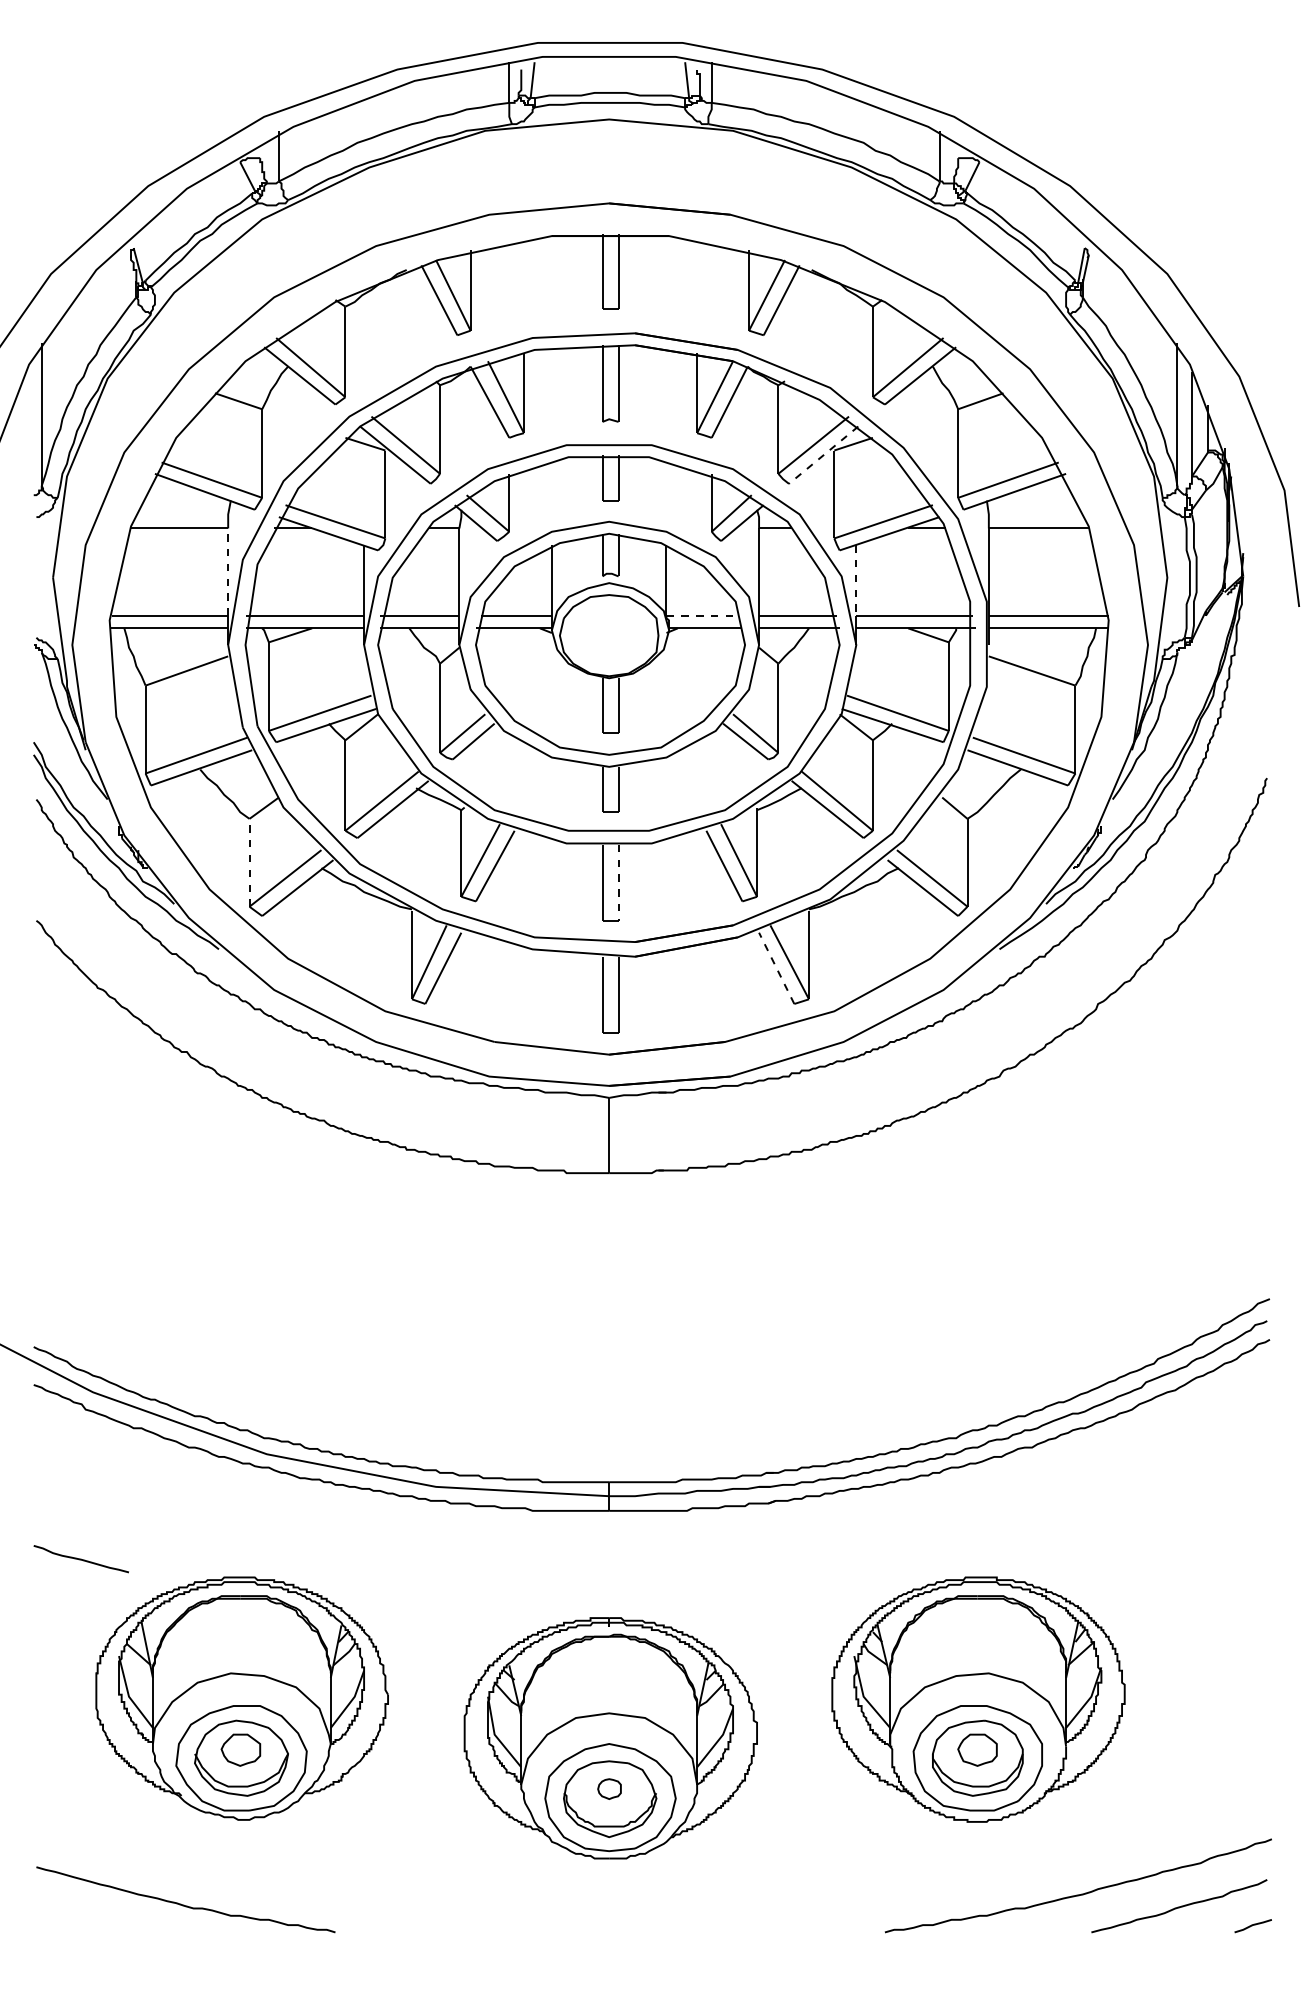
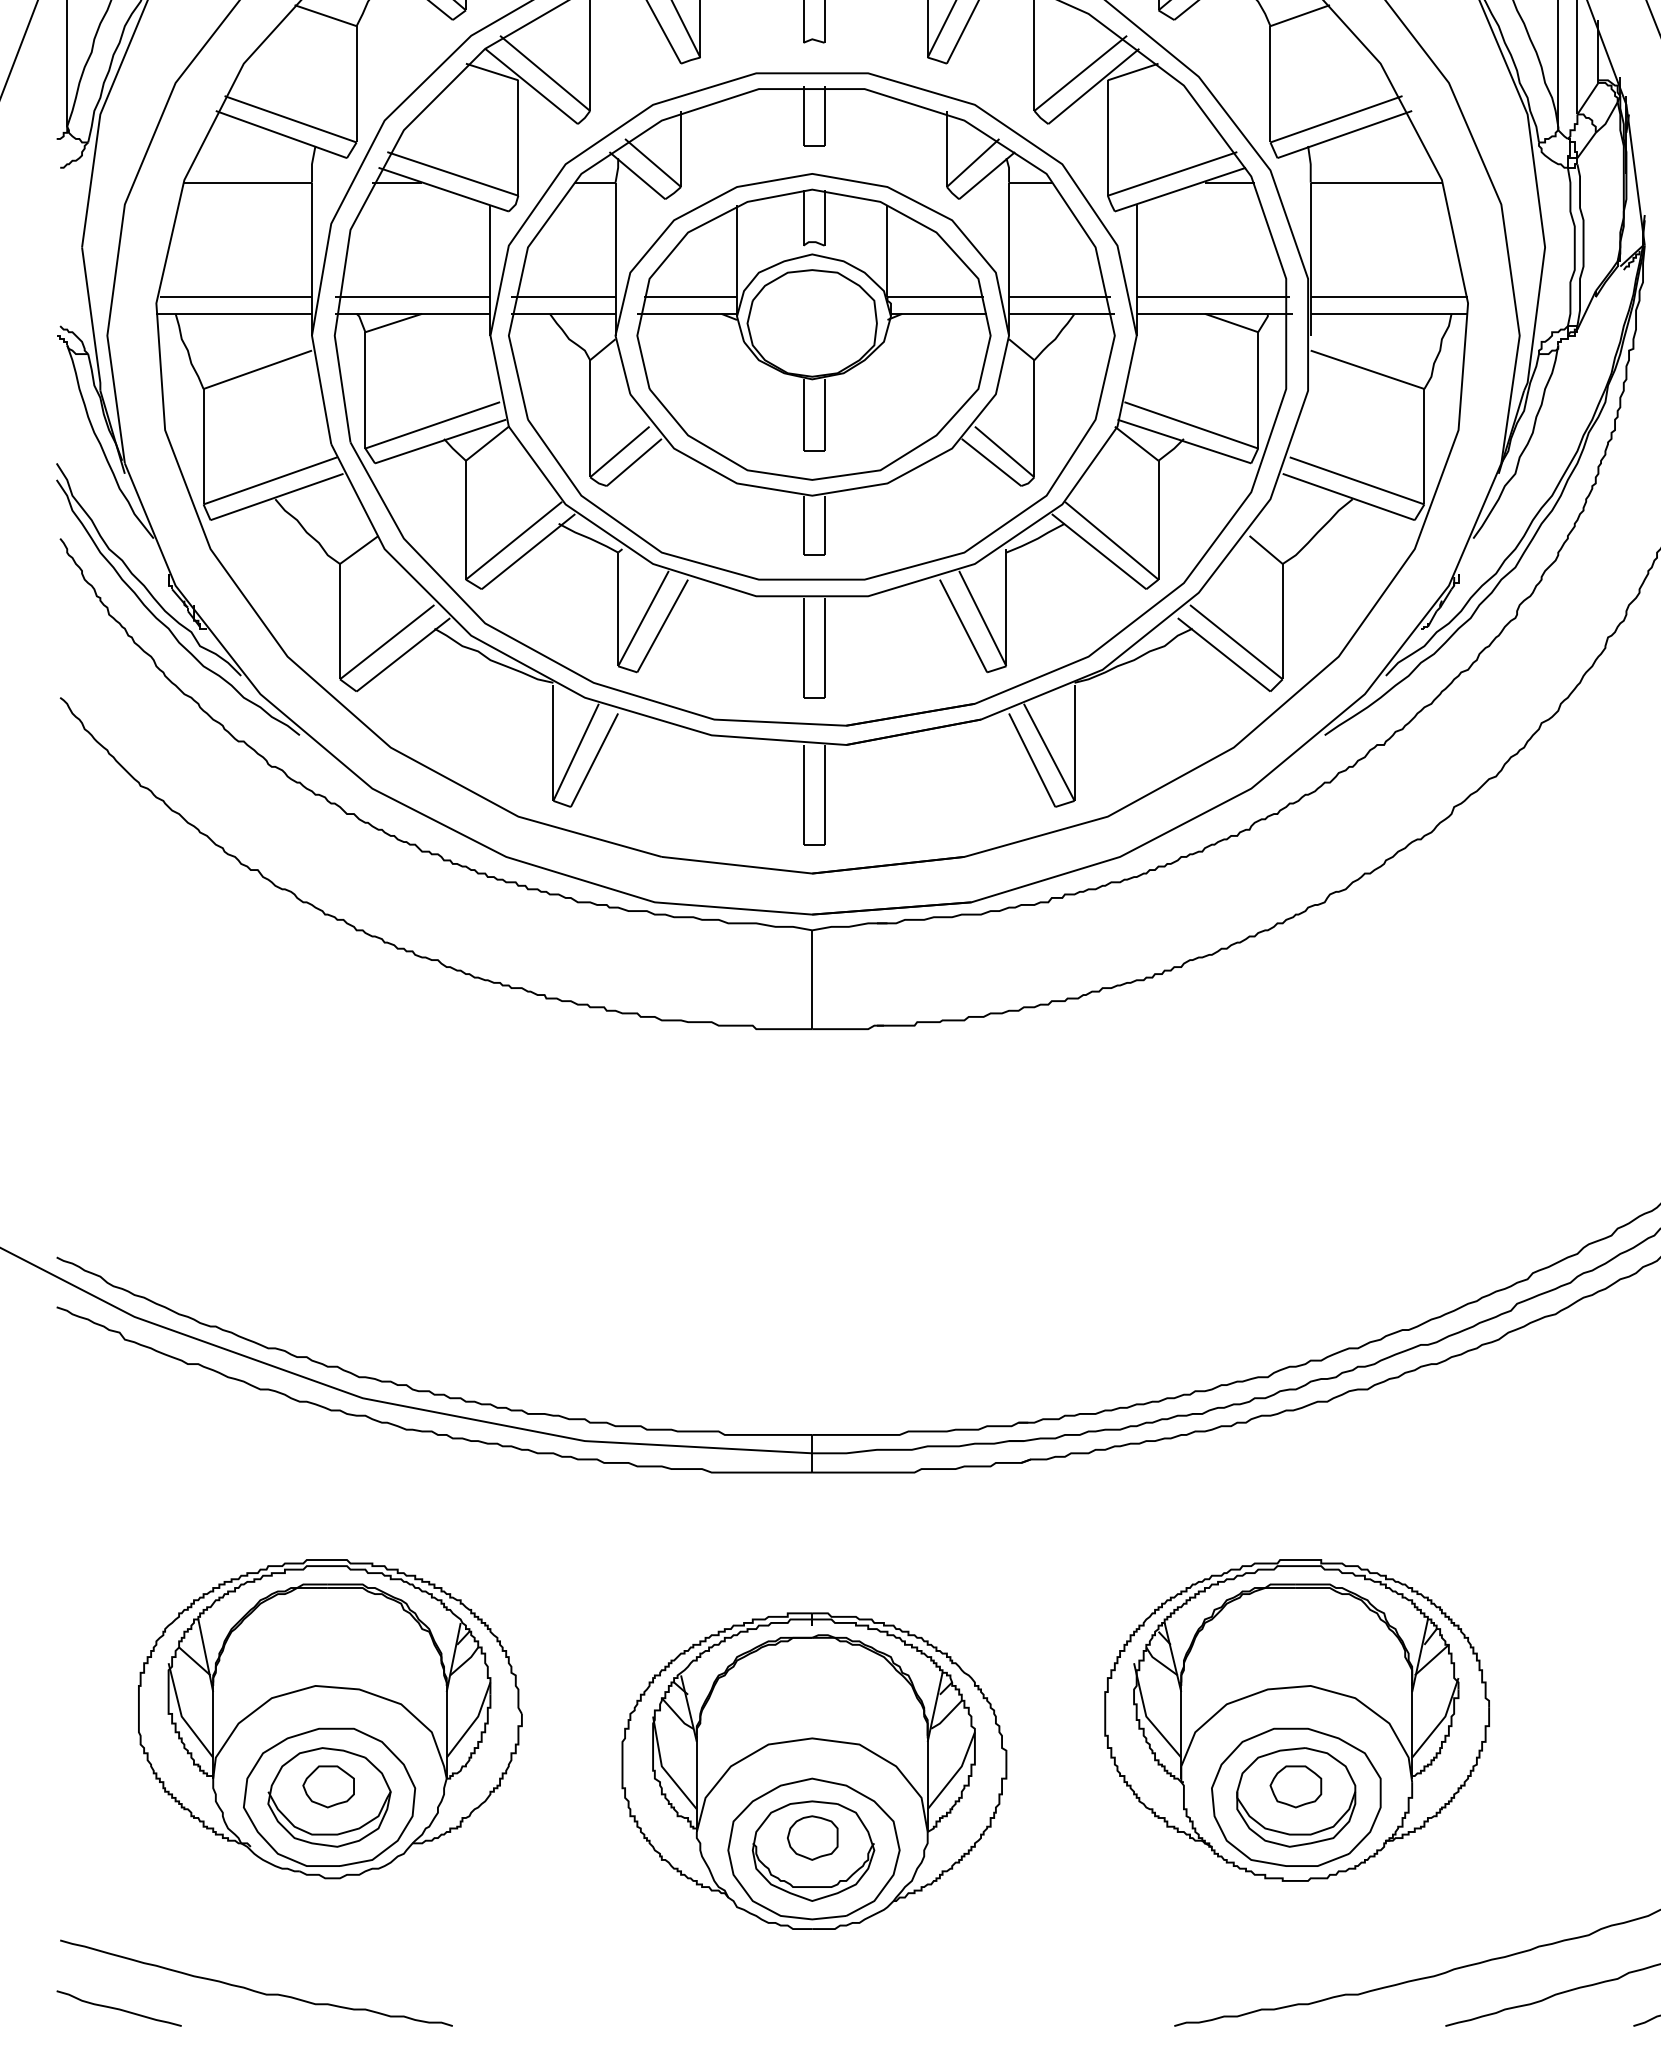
line: (823, 455) -> (1093, 86), dashed -> solid
line: (228, 572) -> (312, 240), dashed -> solid
line: (856, 580) -> (1136, 250), dashed -> solid
line: (703, 615) -> (936, 296), dashed -> solid
line: (249, 862) -> (339, 621), dashed -> solid
line: (618, 882) -> (824, 647), dashed -> solid
line: (776, 968) -> (1031, 760), dashed -> solid
curve: (80, 1559) -> (118, 2009), moved
part: (609, 1788) -> (812, 1837), size x1.67

